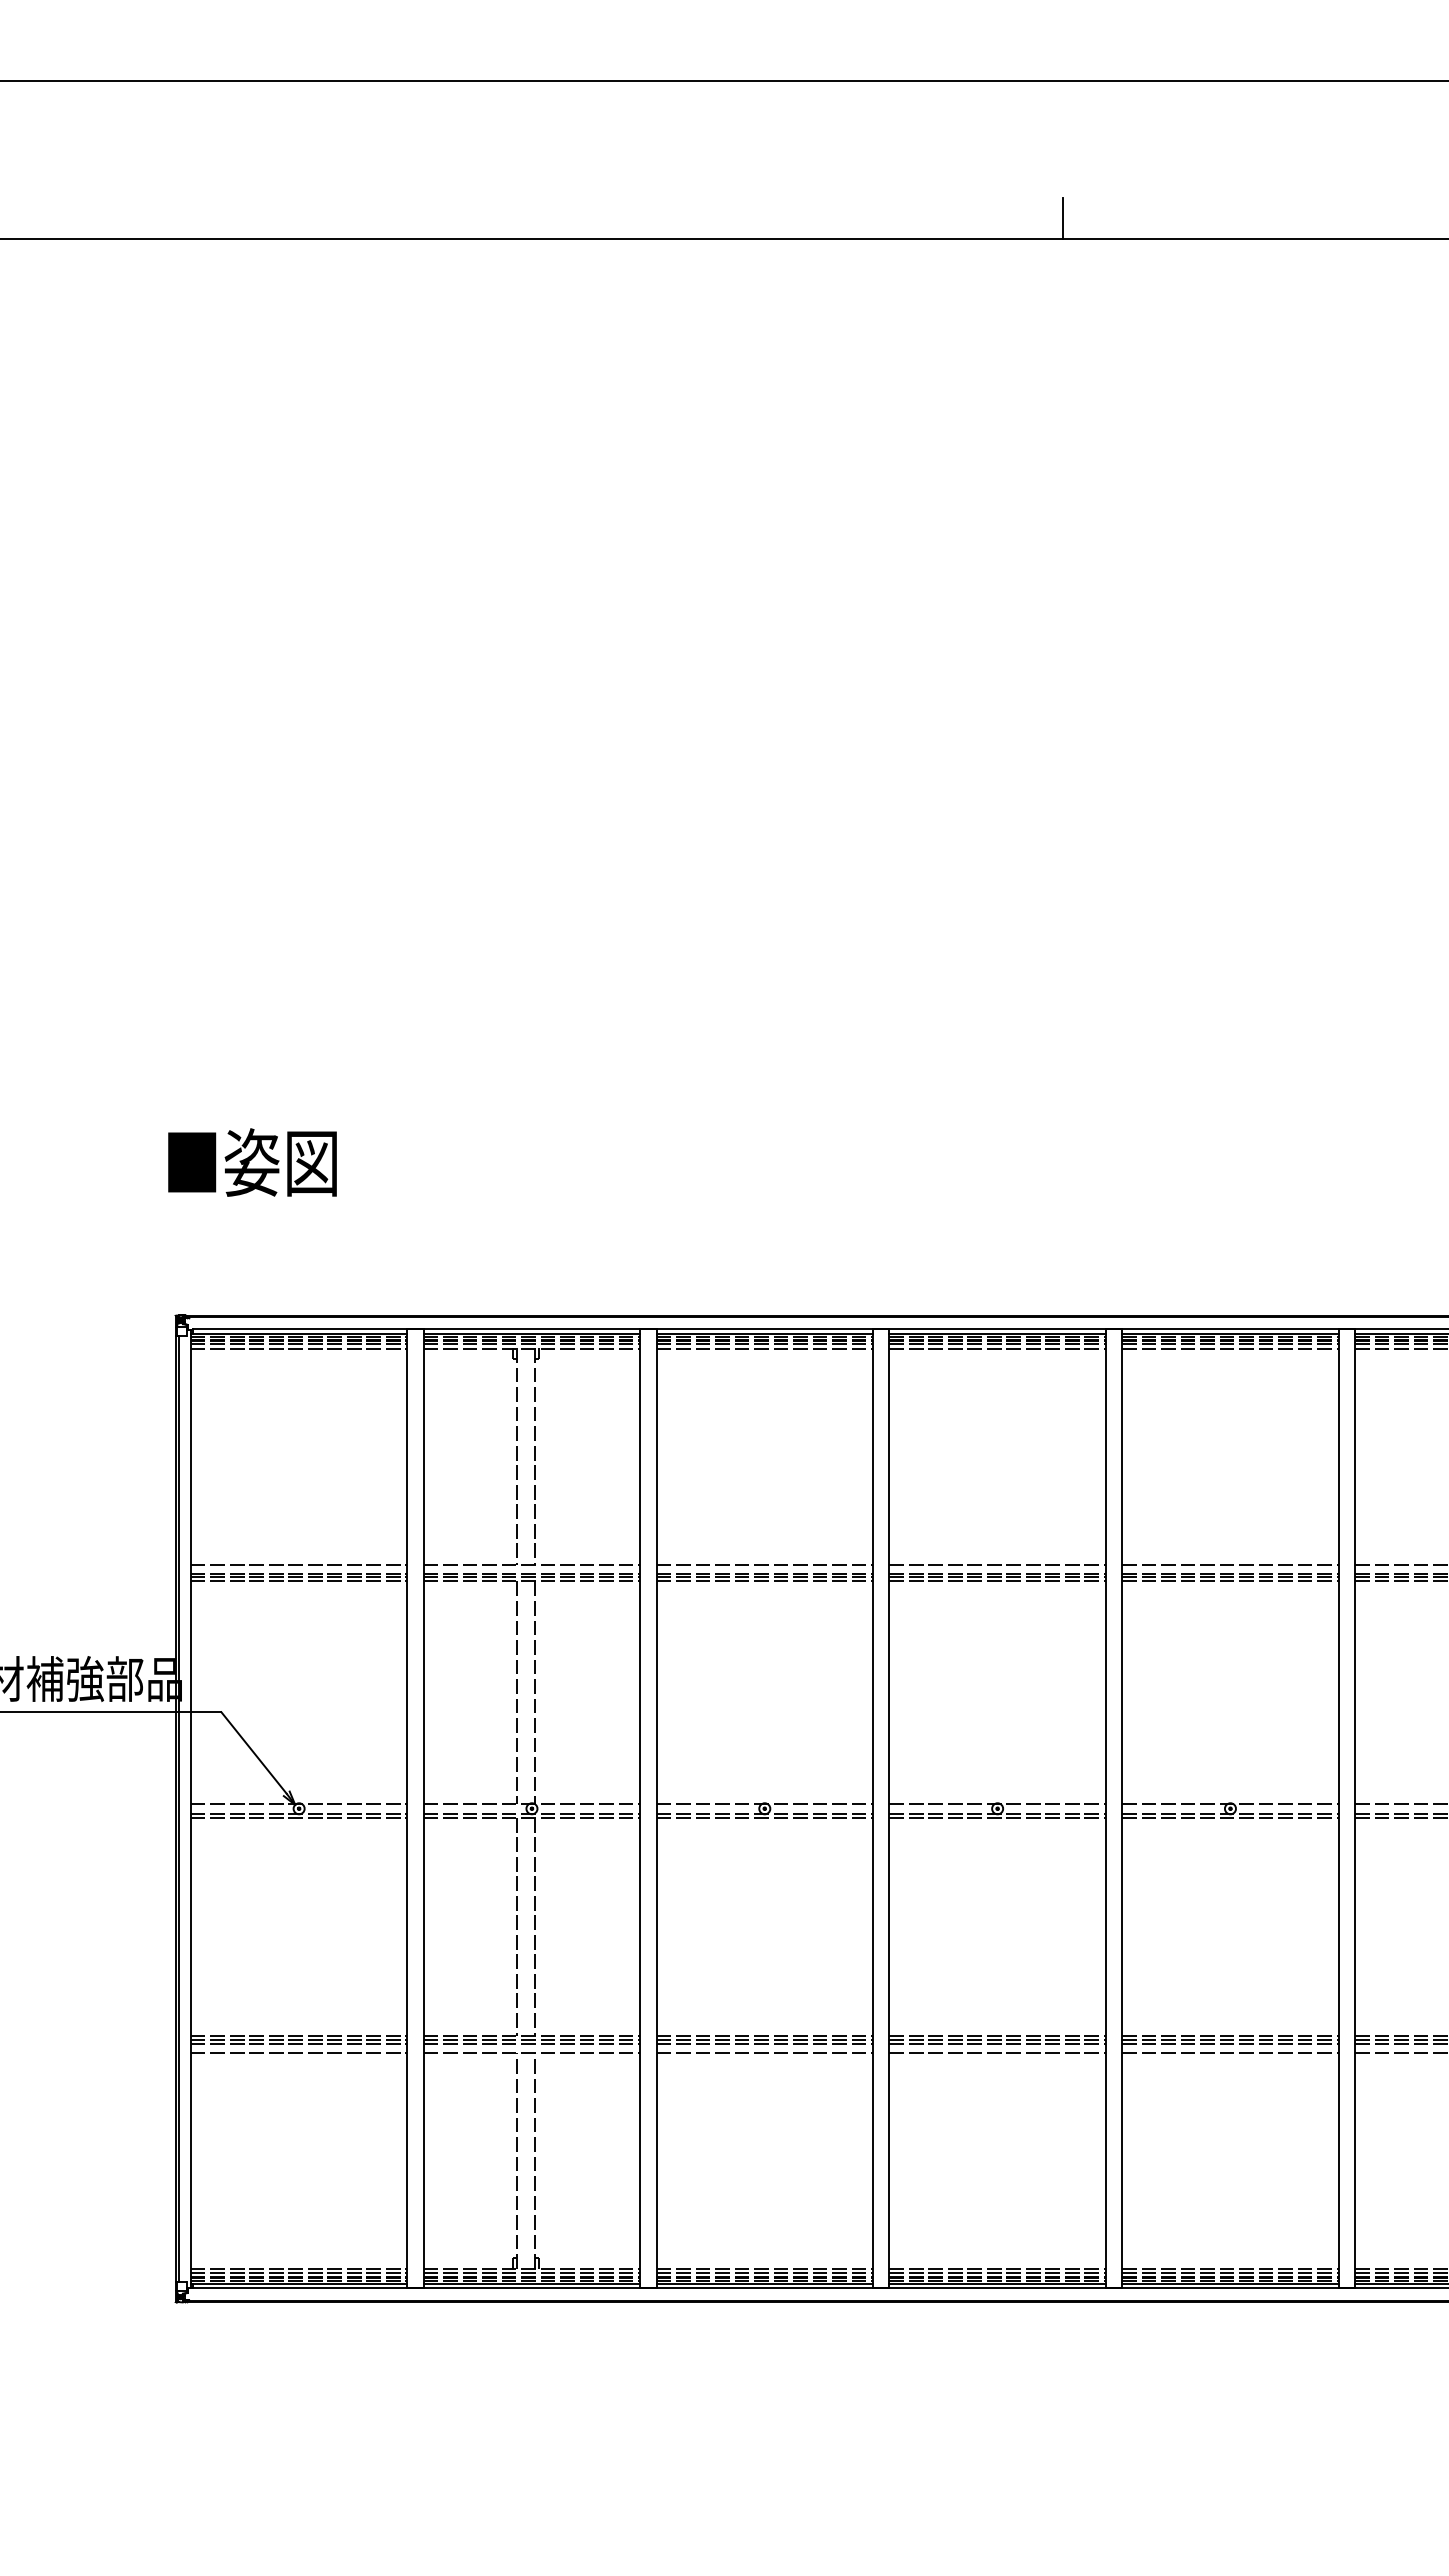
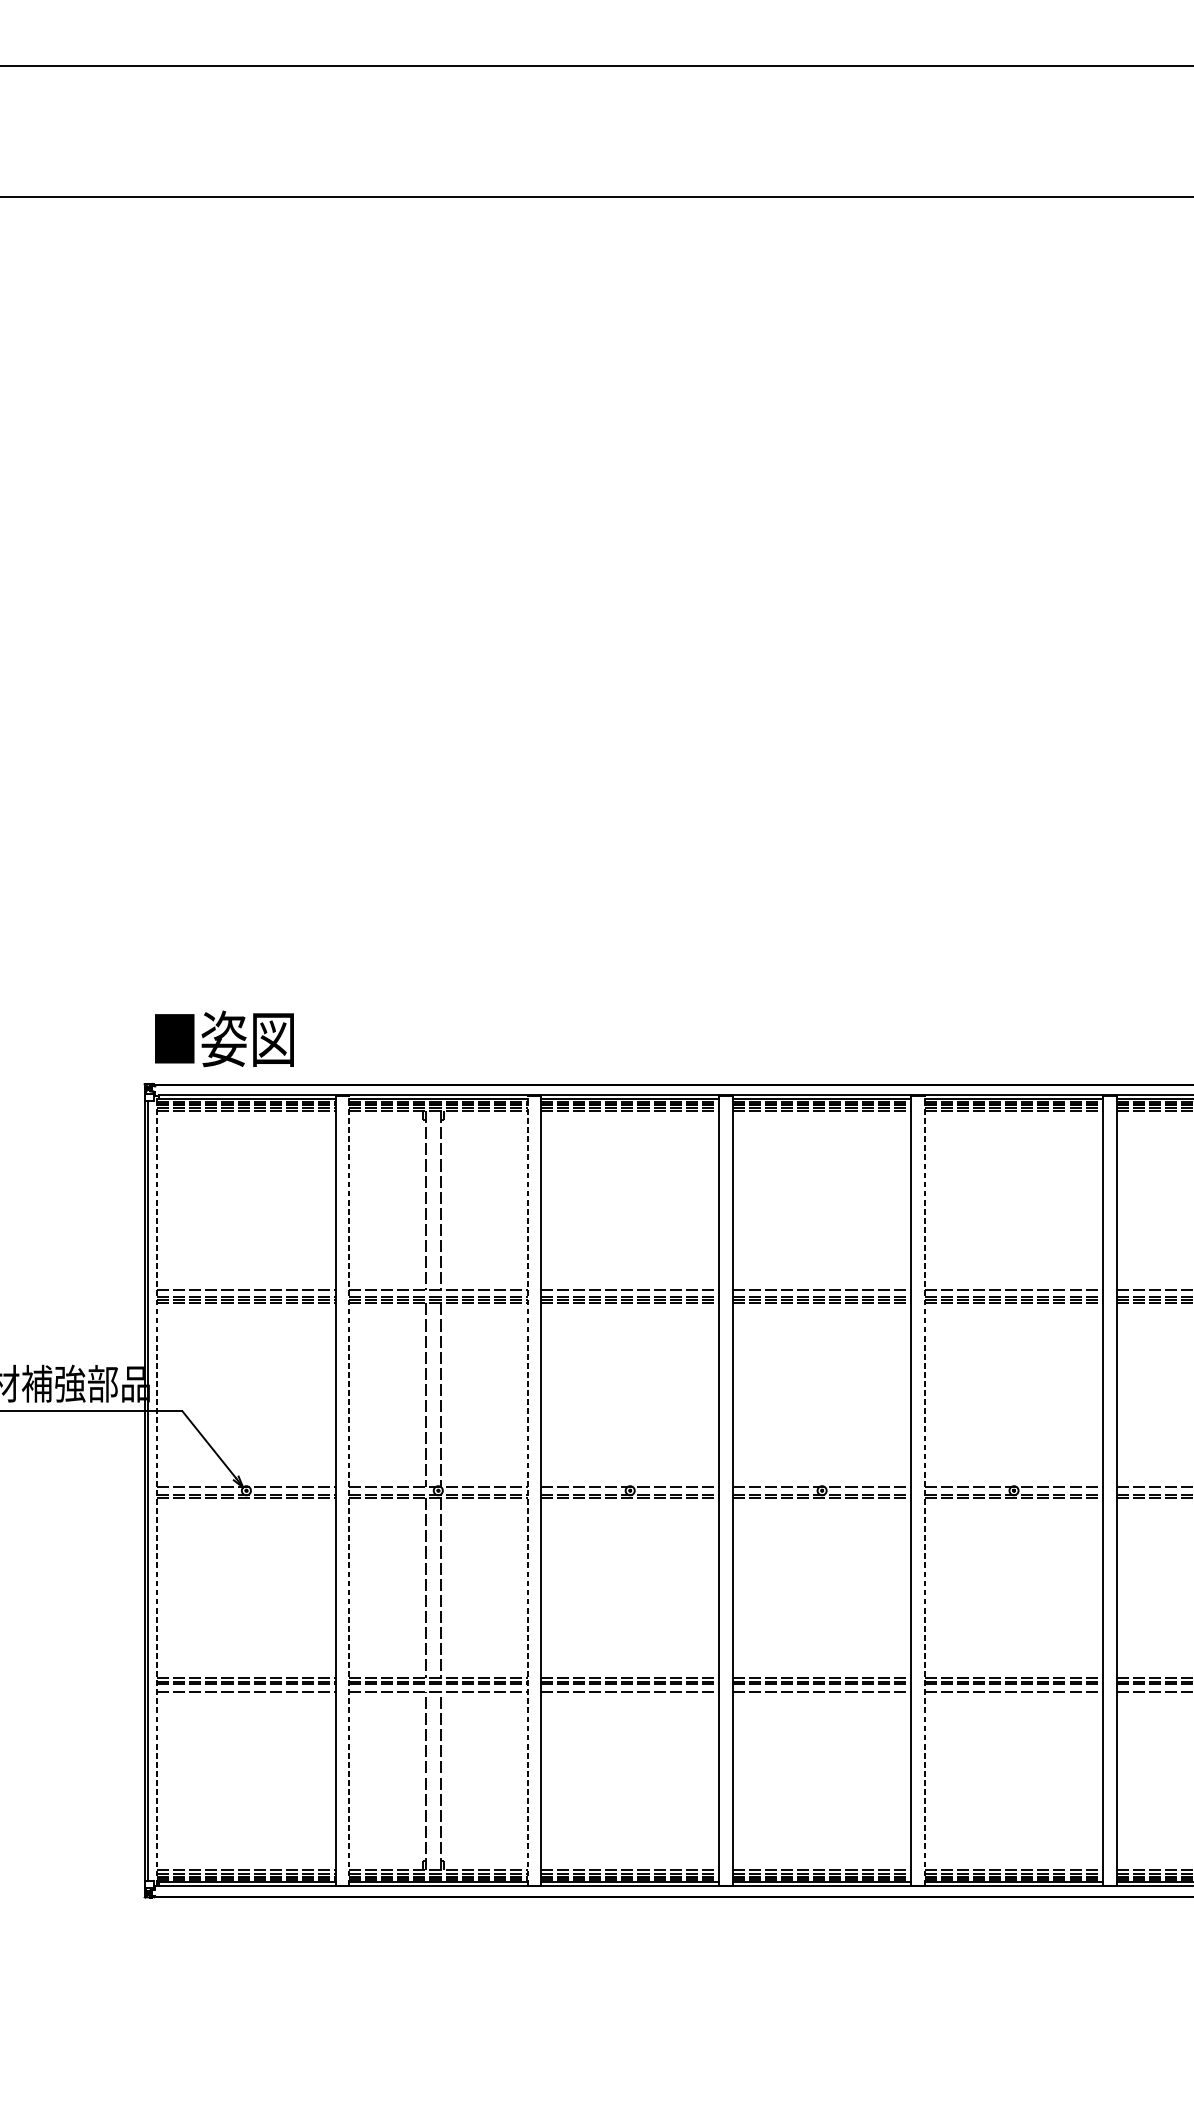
line: (1062, 218) -> (875, 180), removed
text: (252, 1162) -> (224, 1038), moved
line: (190, 1808) -> (156, 1490), solid -> dashed
line: (423, 1808) -> (348, 1490), solid -> dashed
line: (640, 1808) -> (527, 1490), solid -> dashed
line: (1122, 1808) -> (925, 1490), solid -> dashed

